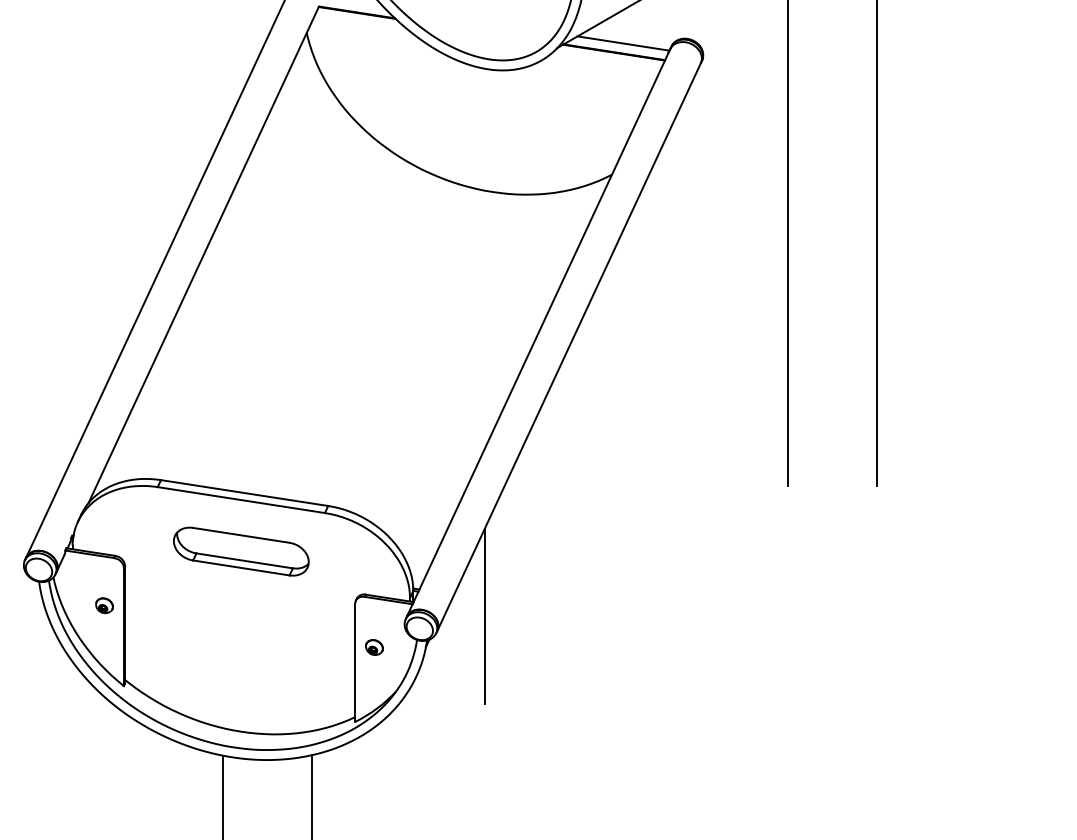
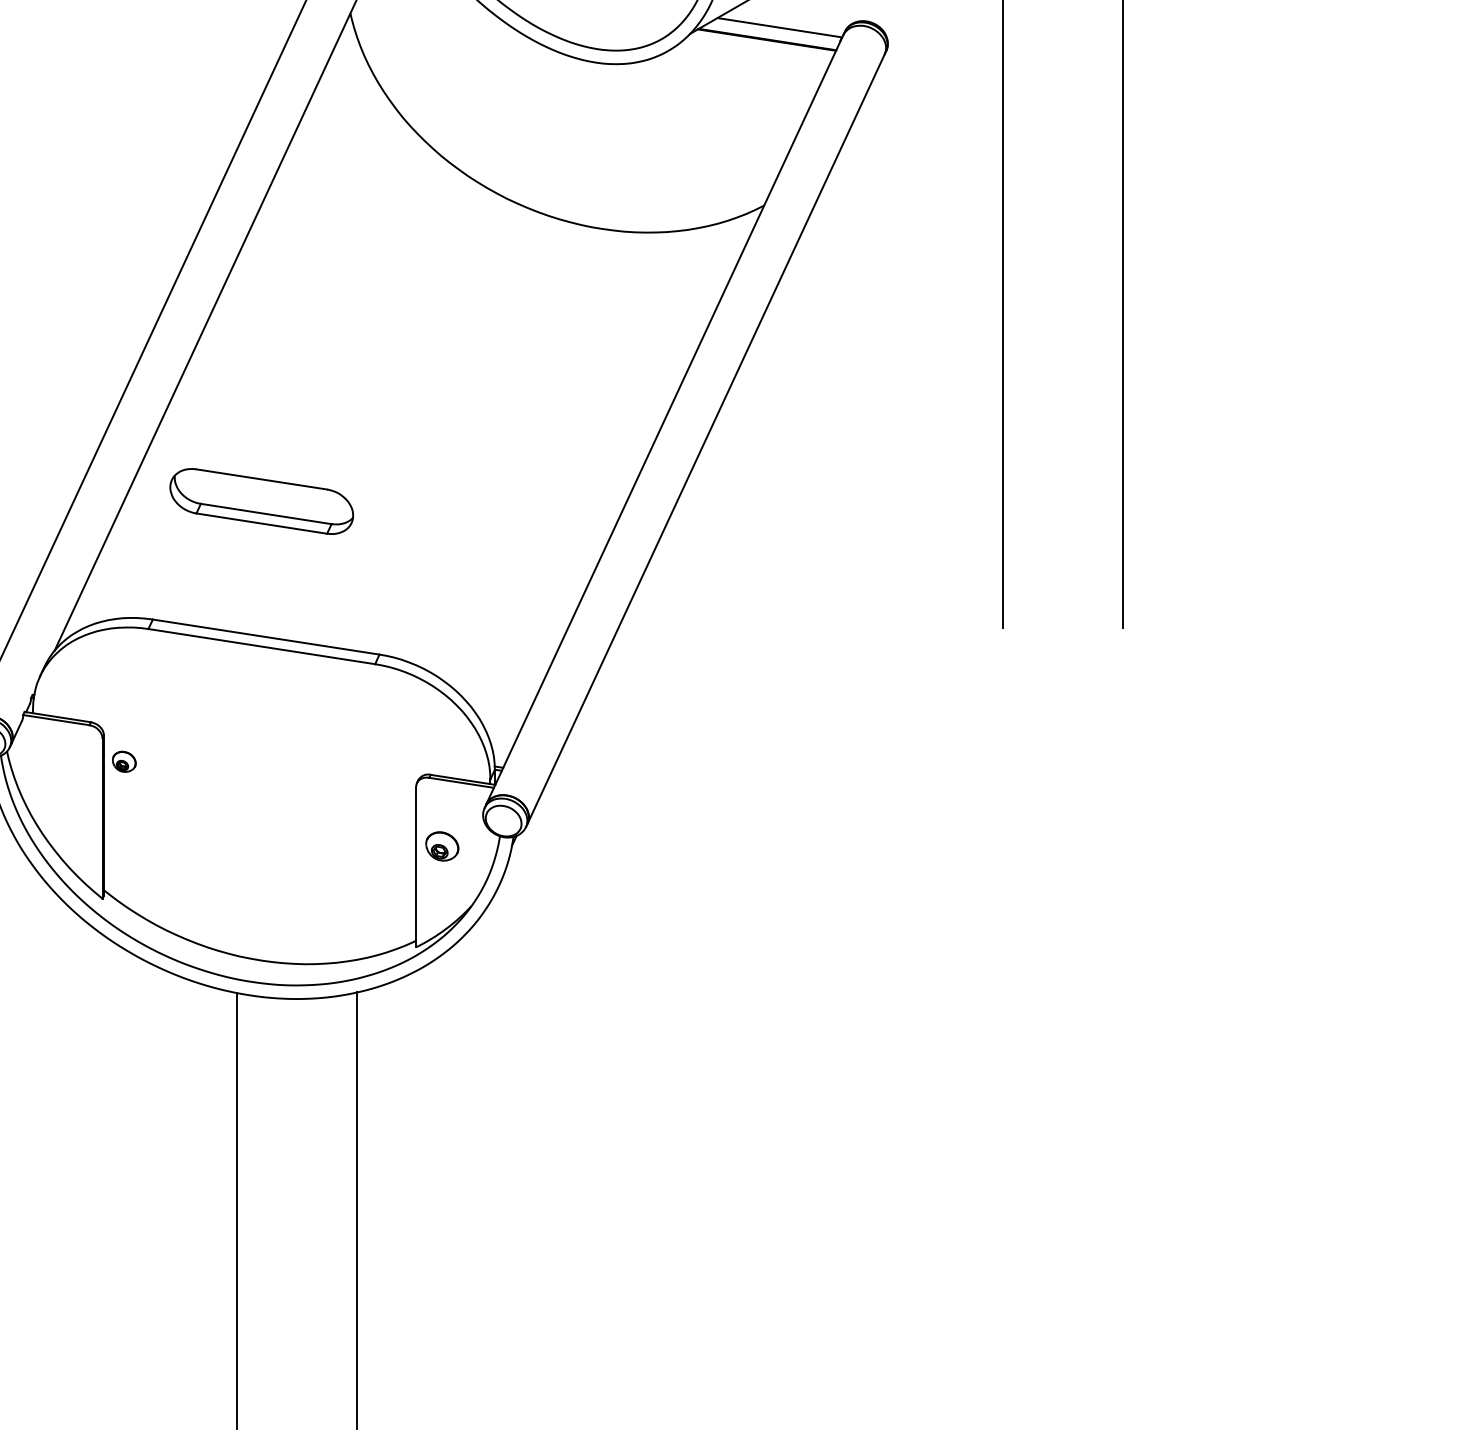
part: (241, 551) -> (261, 501), moved
part: (104, 605) -> (124, 761), moved
line: (484, 616) -> (591, 804), removed
part: (373, 647) -> (441, 846), size x1.4

